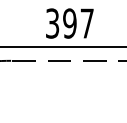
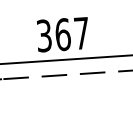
text: (69, 23) -> (62, 34), 397 -> 367

